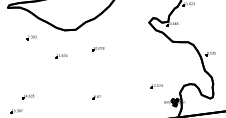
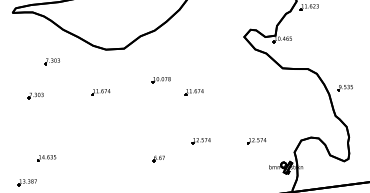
part: (118, 56) -> (194, 92), added
part: (21, 58) -> (35, 95), added
part: (122, 86) -> (200, 141), added

